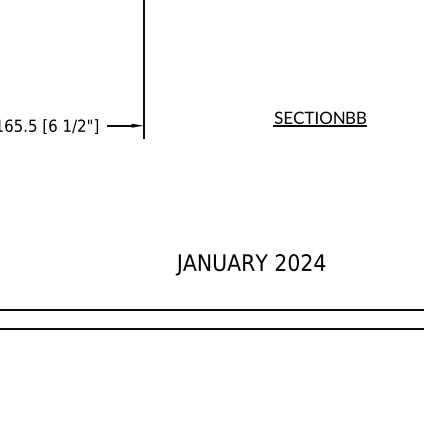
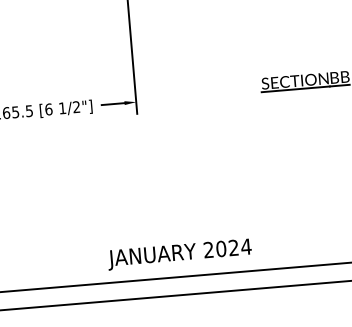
text: (250, 264) -> (179, 254), moved

